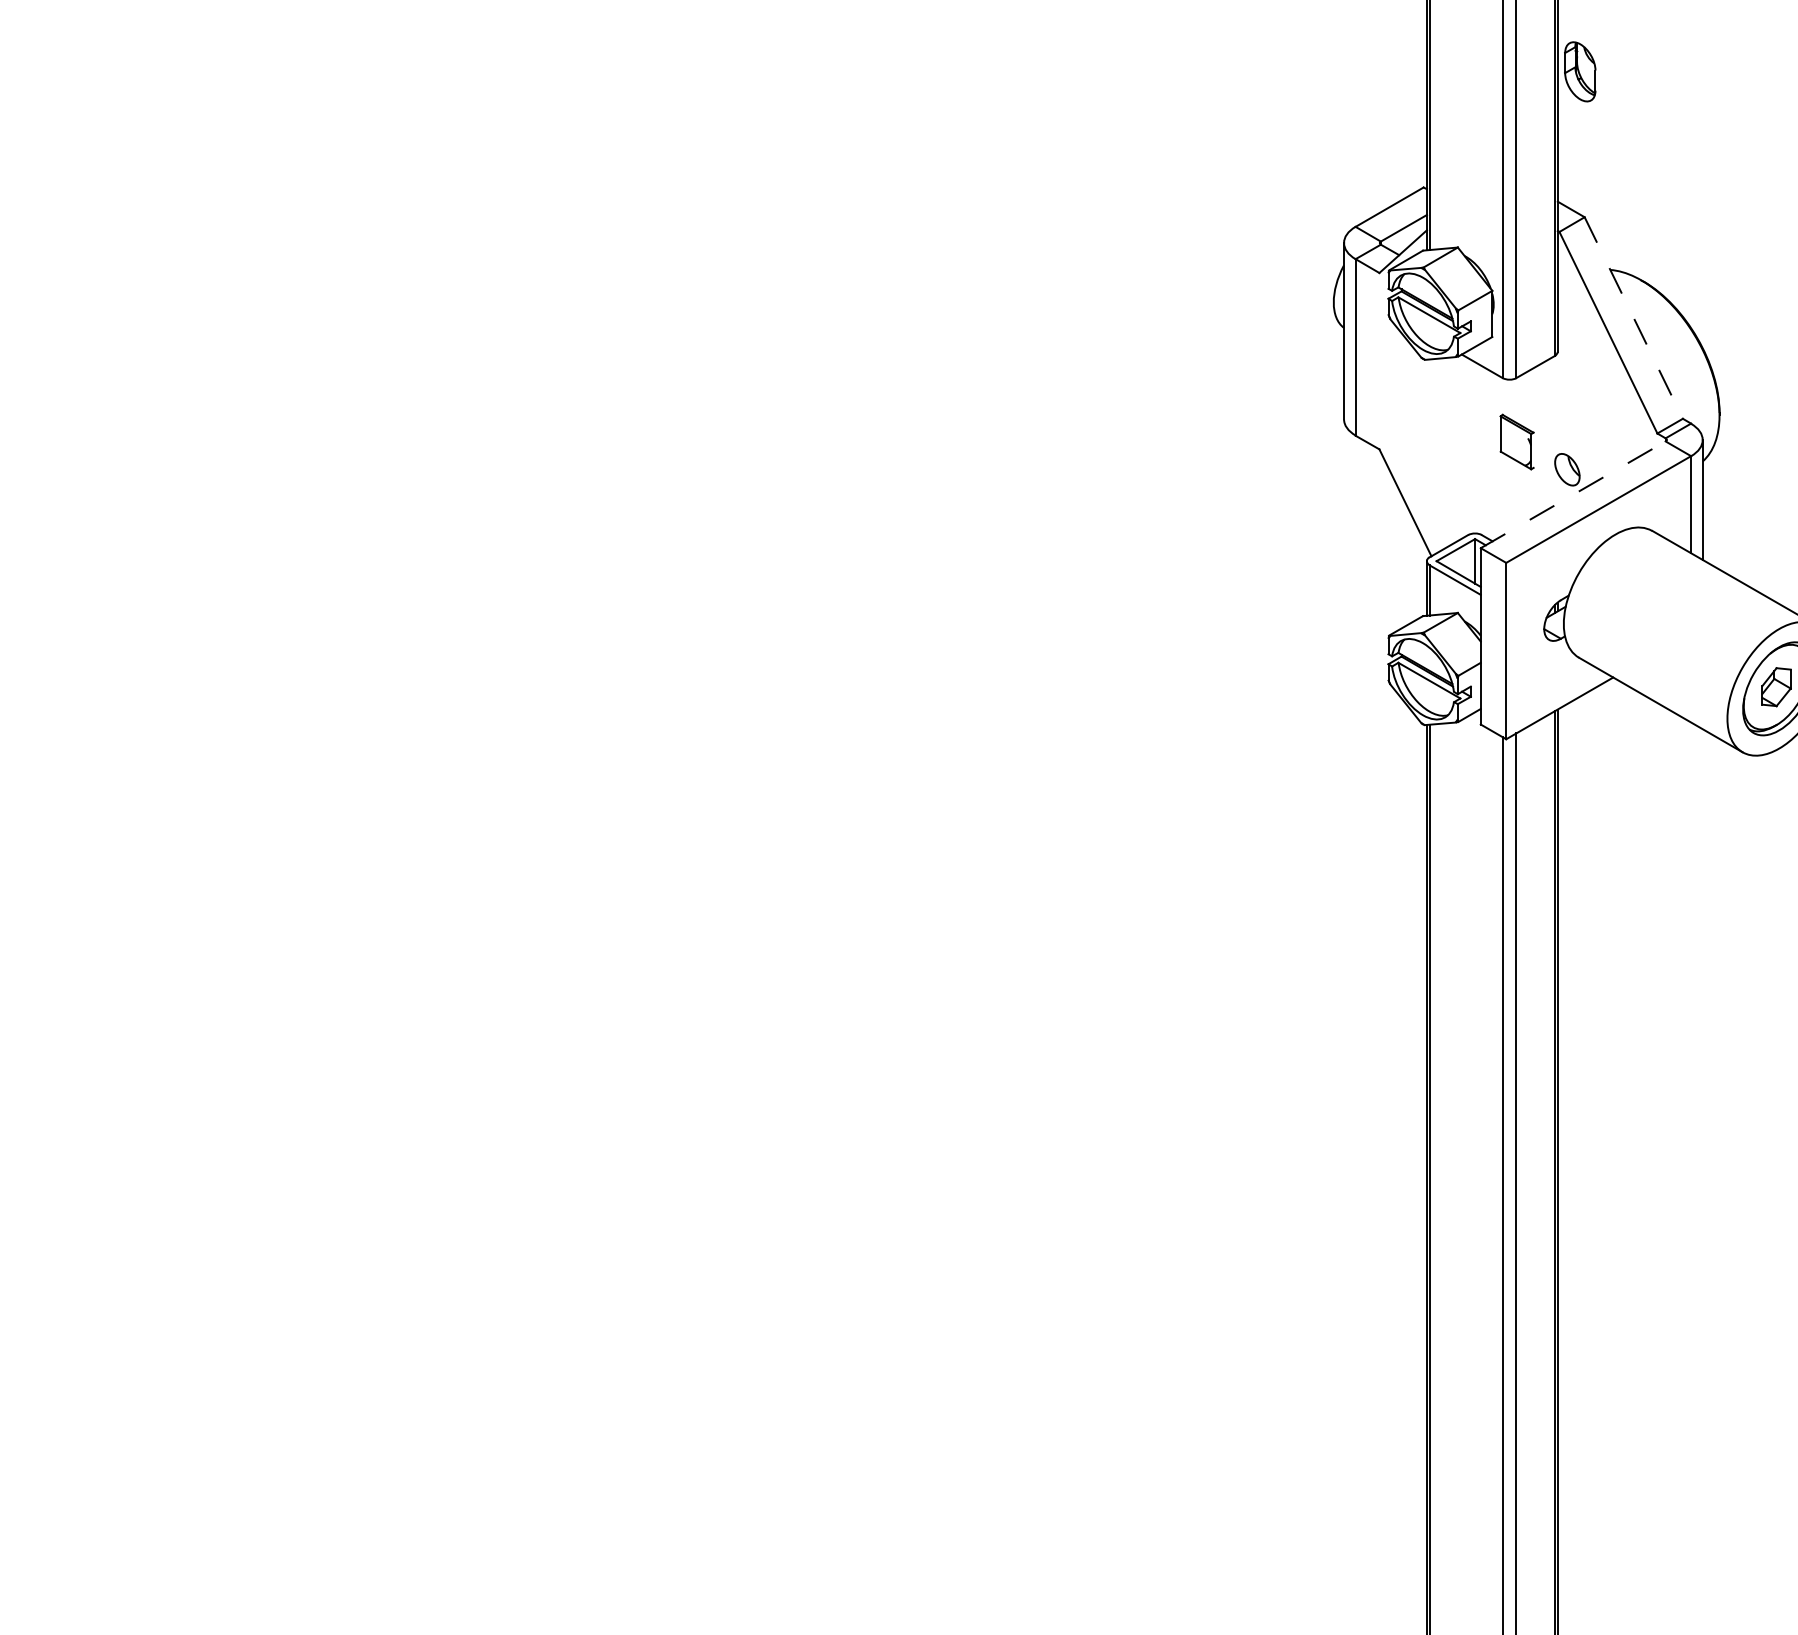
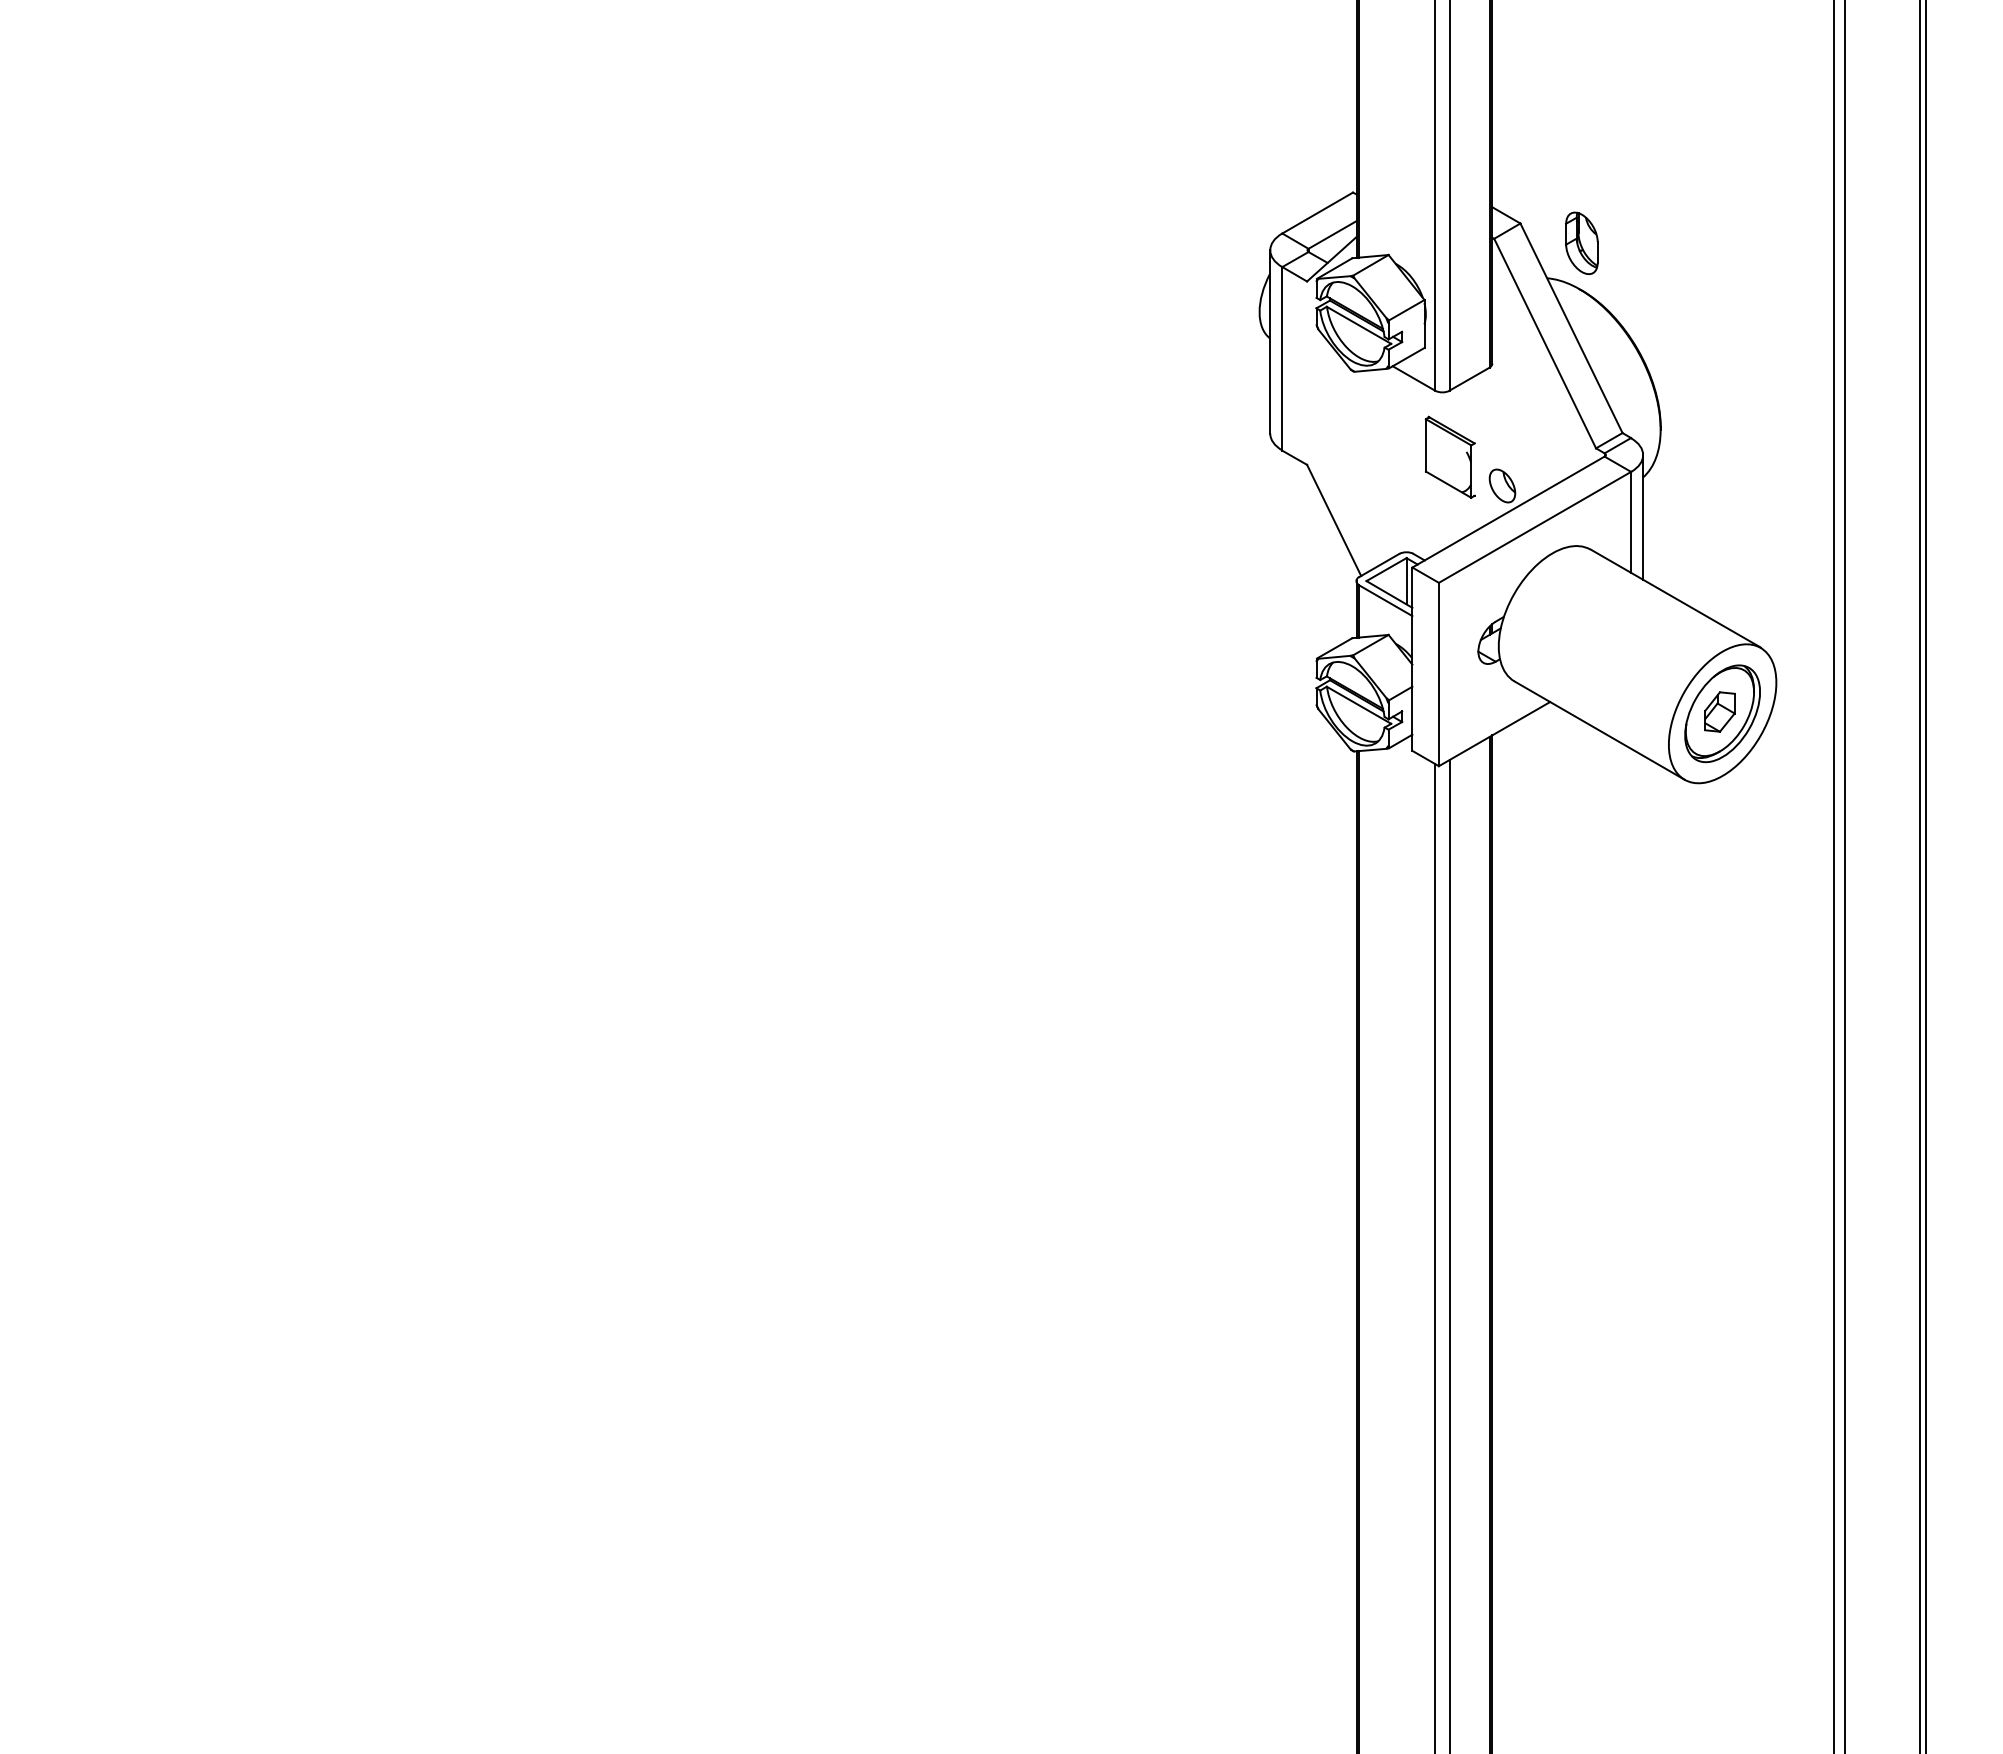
part: (1579, 71) -> (1581, 243), moved
line: (1633, 318) -> (1571, 328), dashed -> solid
part: (1516, 441) -> (1449, 456), size x1.43
line: (1573, 495) -> (1508, 512), dashed -> solid

